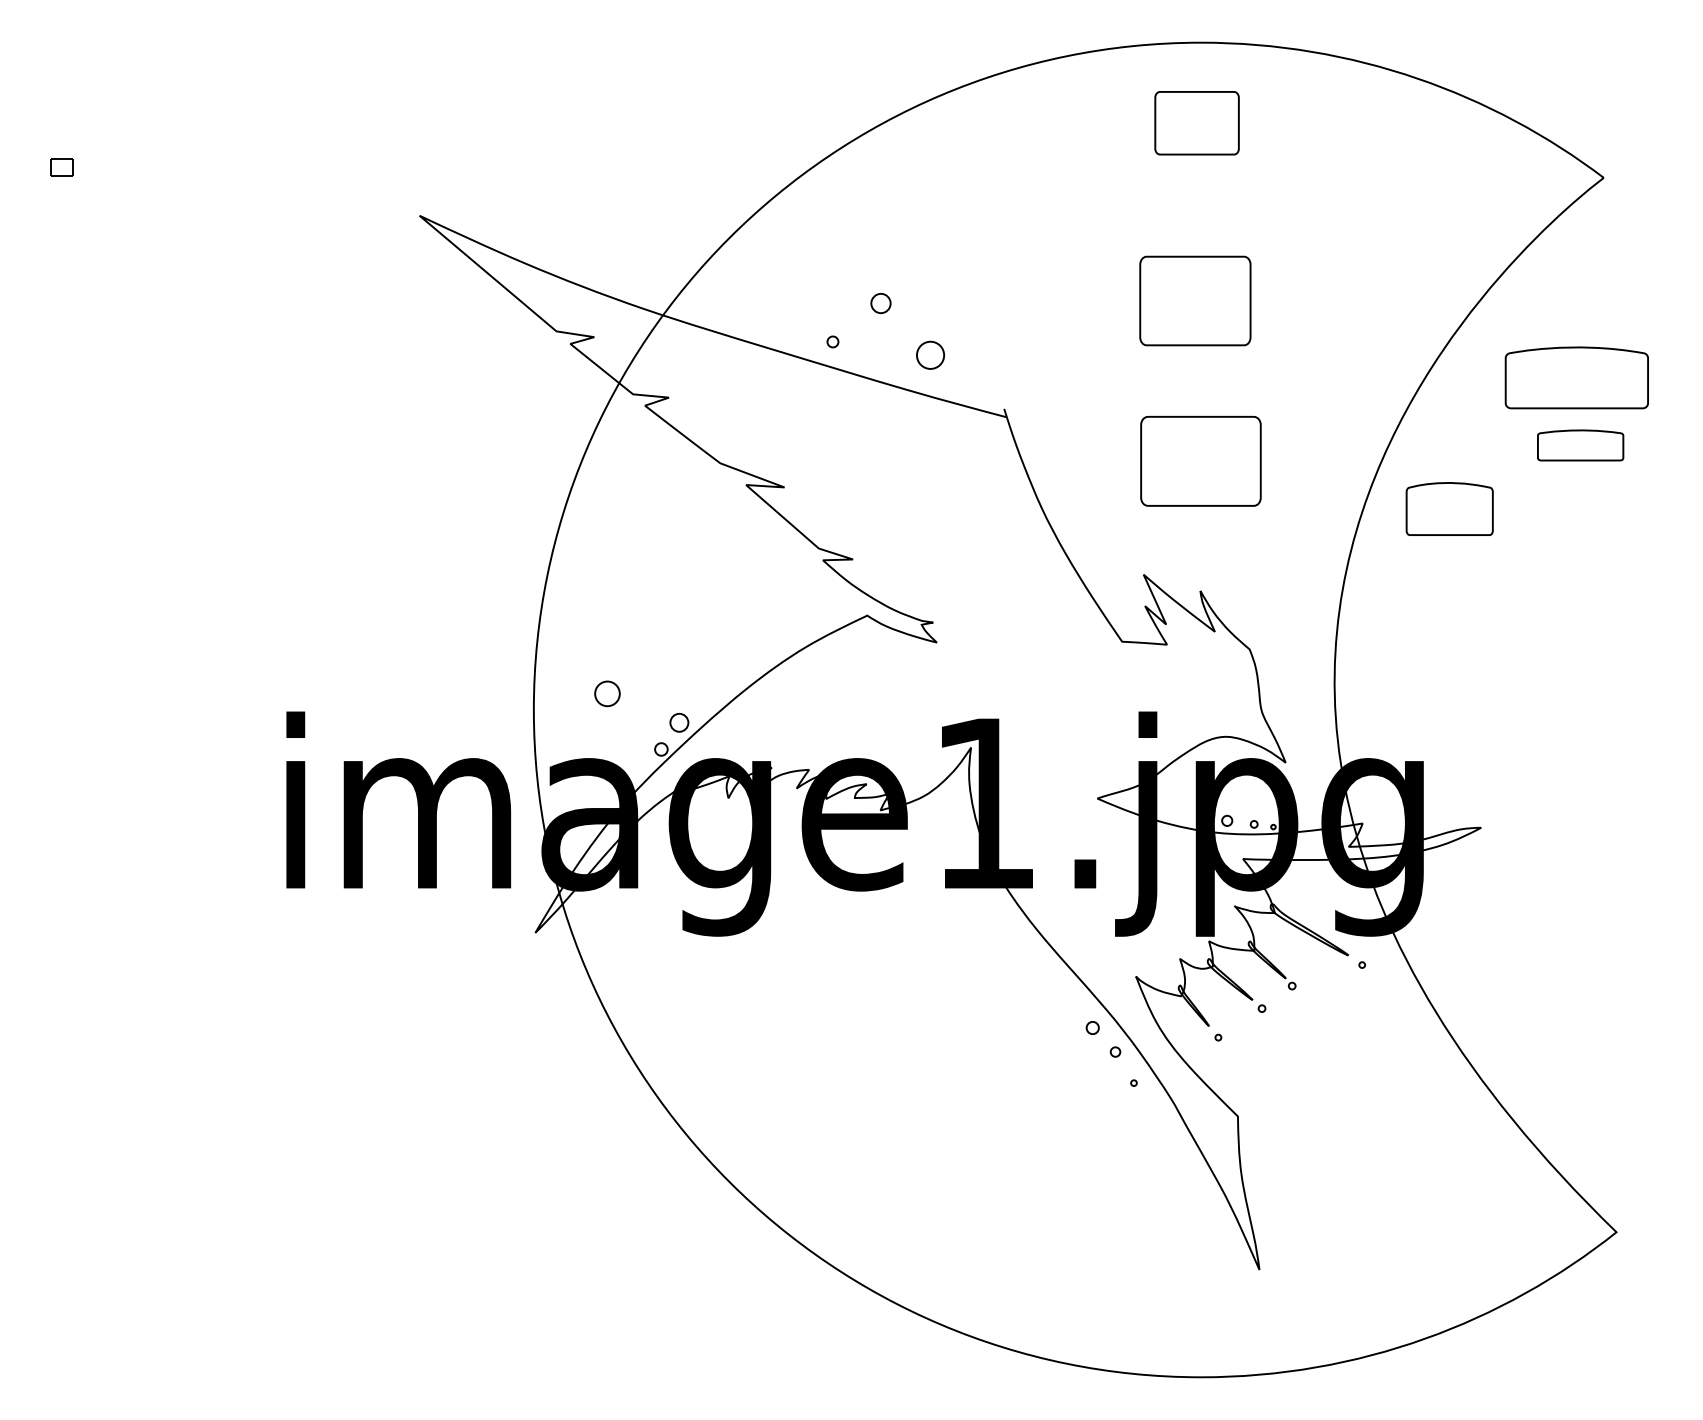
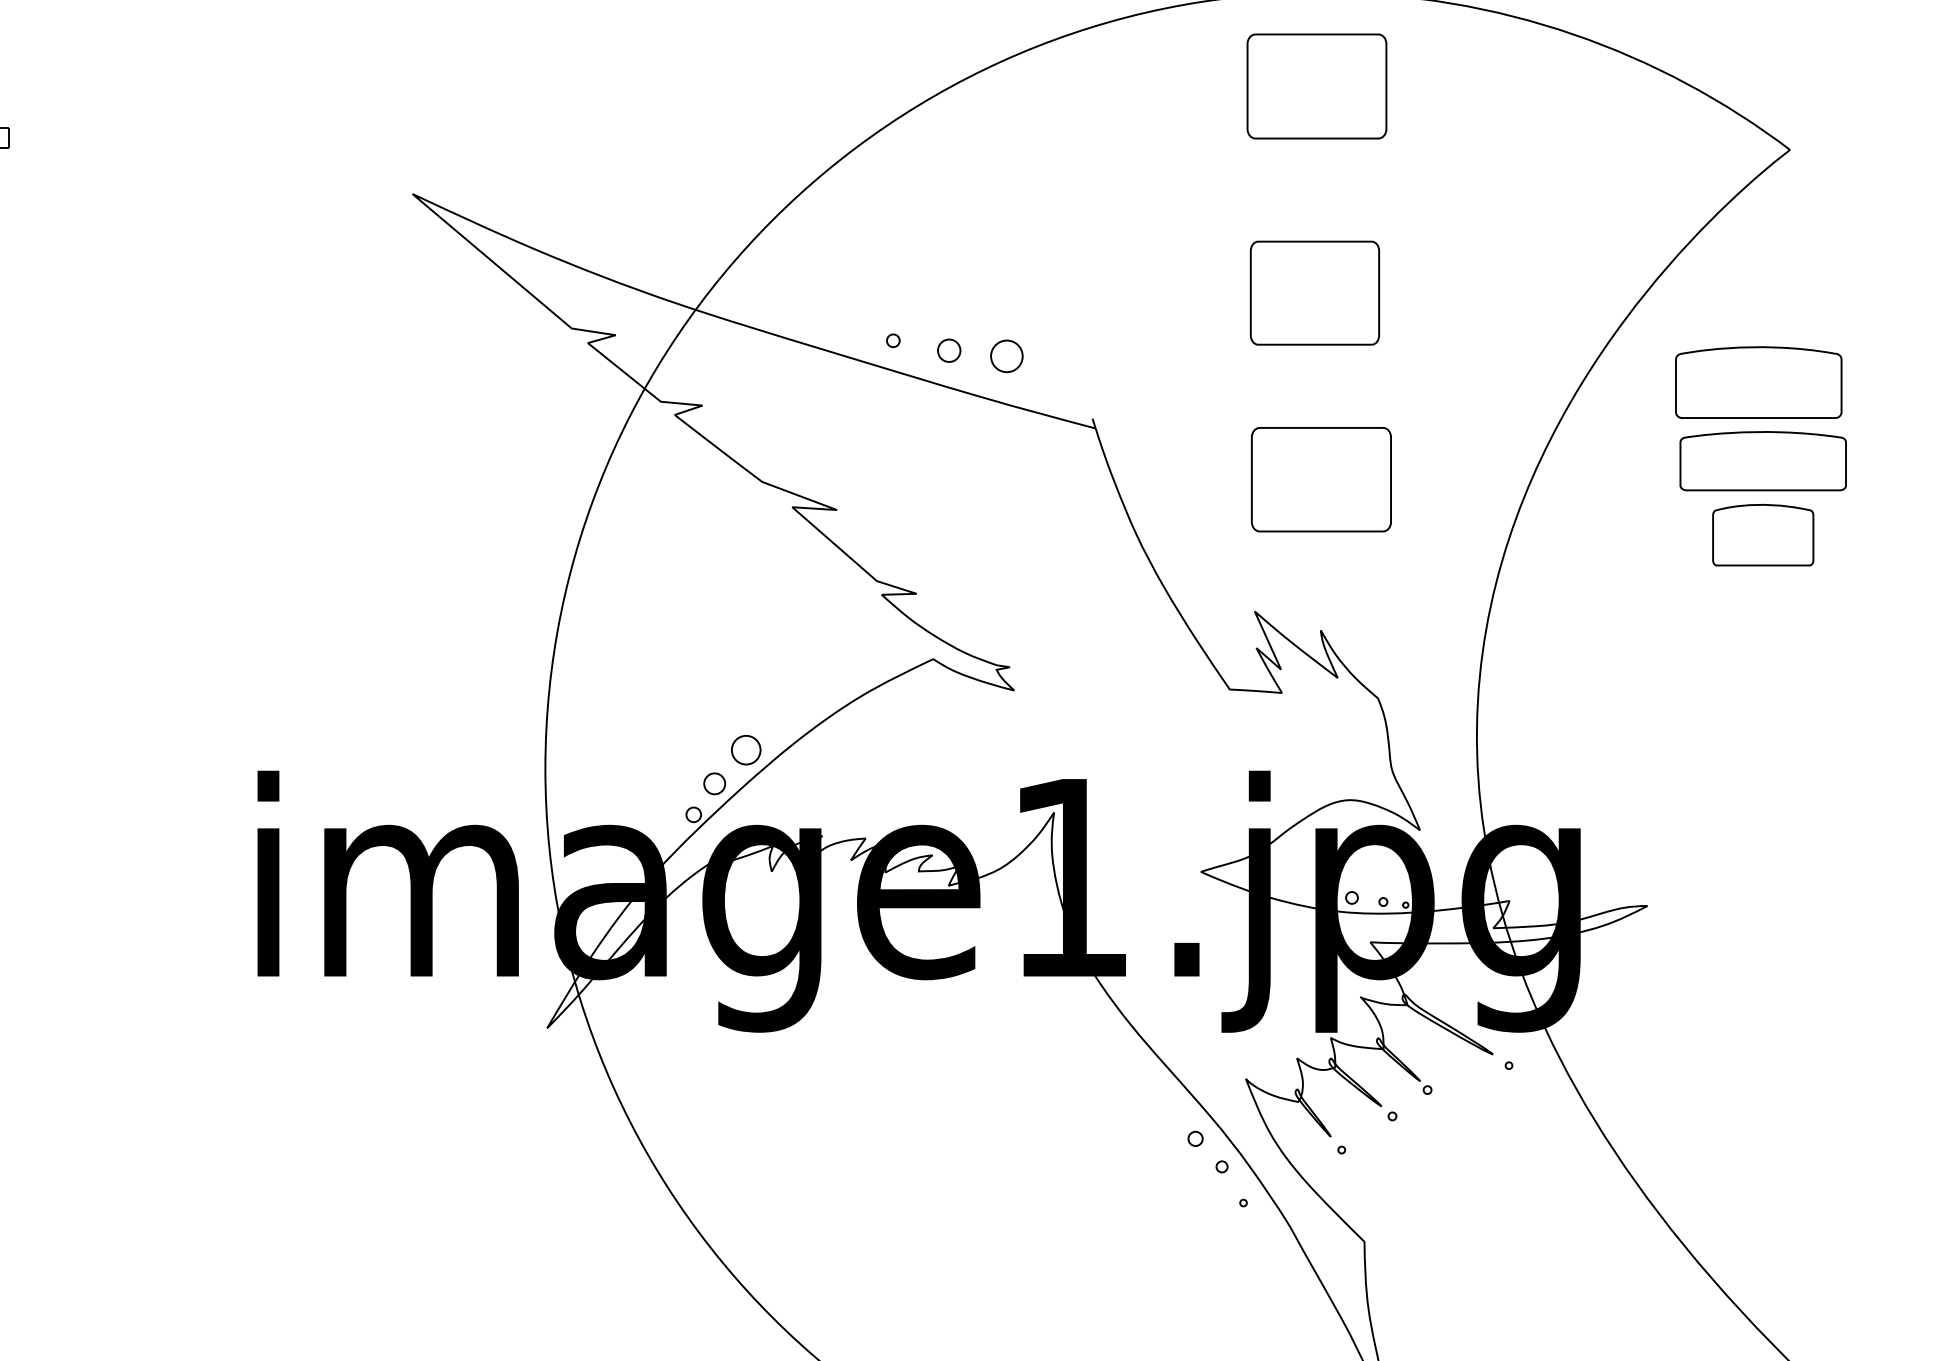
part: (1196, 122) -> (1316, 85), size x1.43
part: (880, 303) -> (948, 350), moved
part: (1580, 445) -> (1762, 461), size x1.67
part: (1449, 508) -> (1762, 534), moved
part: (607, 693) -> (746, 749), moved

